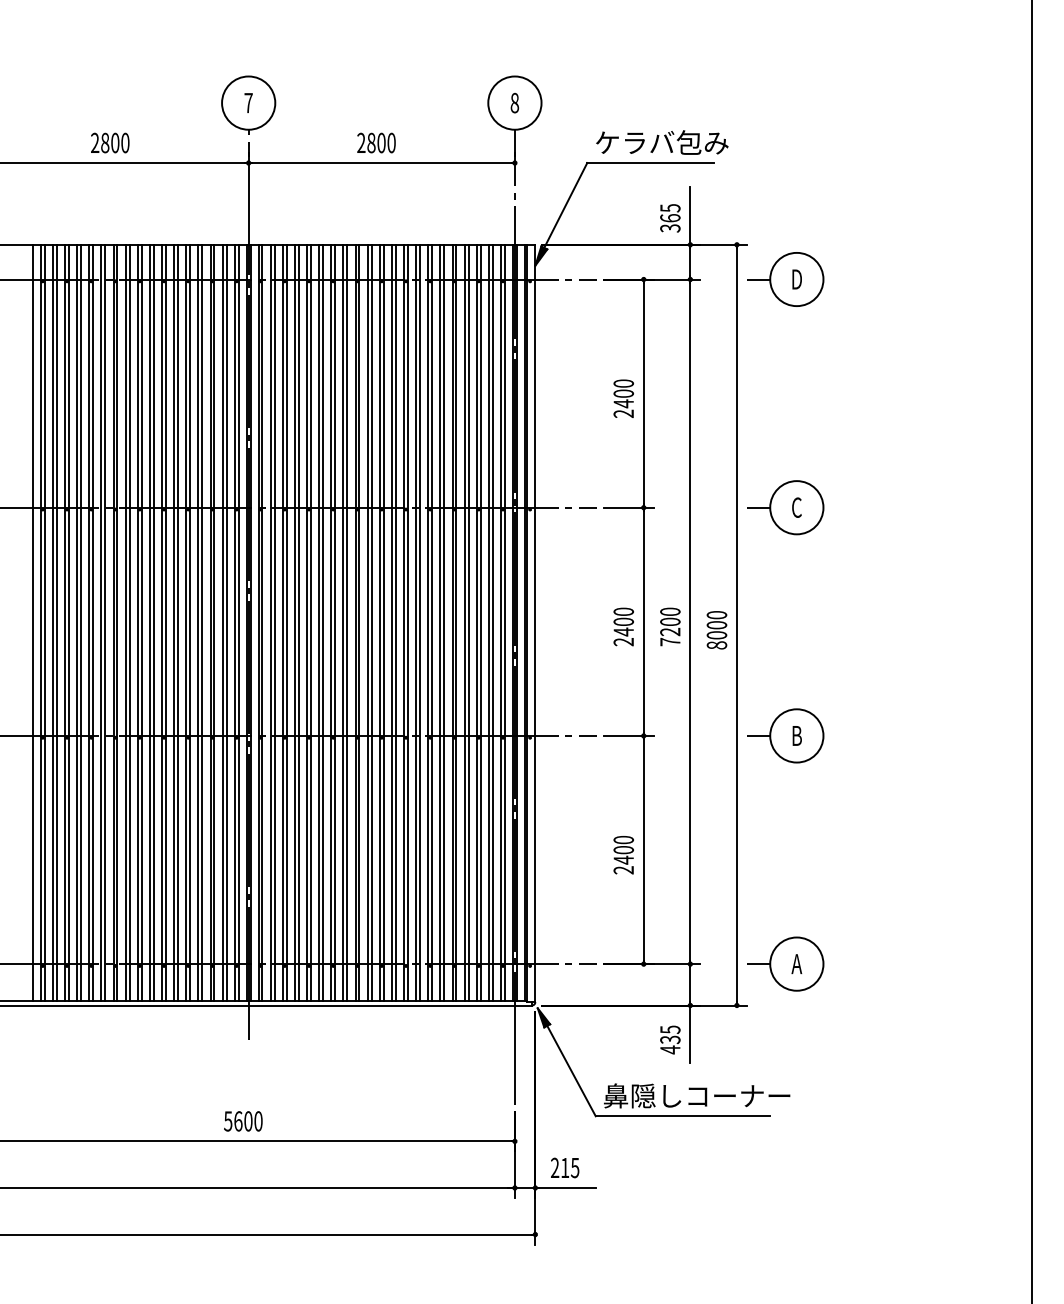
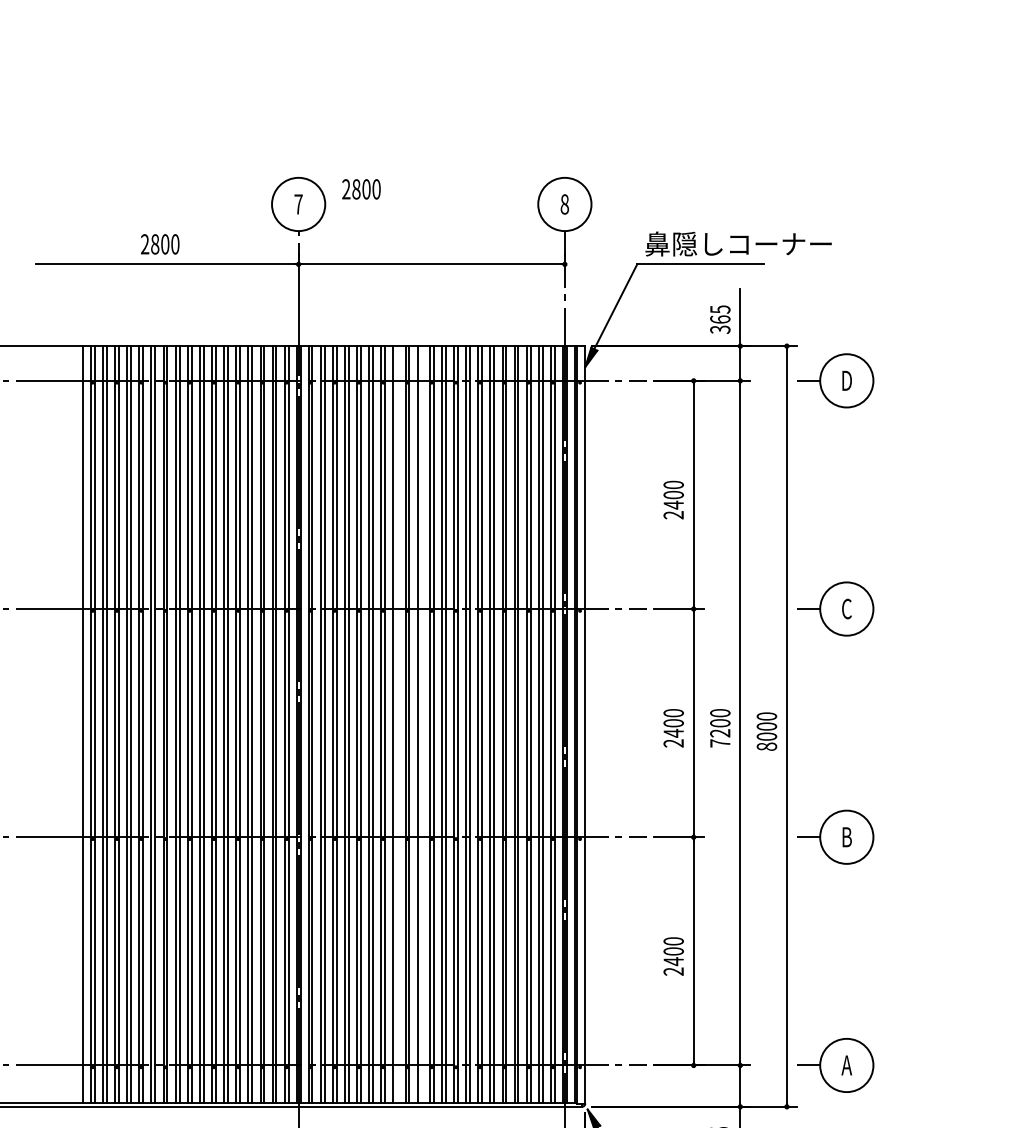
text: (376, 142) -> (361, 188), moved
text: (688, 142) -> (738, 243), ケラバ包み -> 鼻隠しコーナー
line: (347, 622) -> (397, 723), removed
line: (371, 622) -> (421, 723), removed

